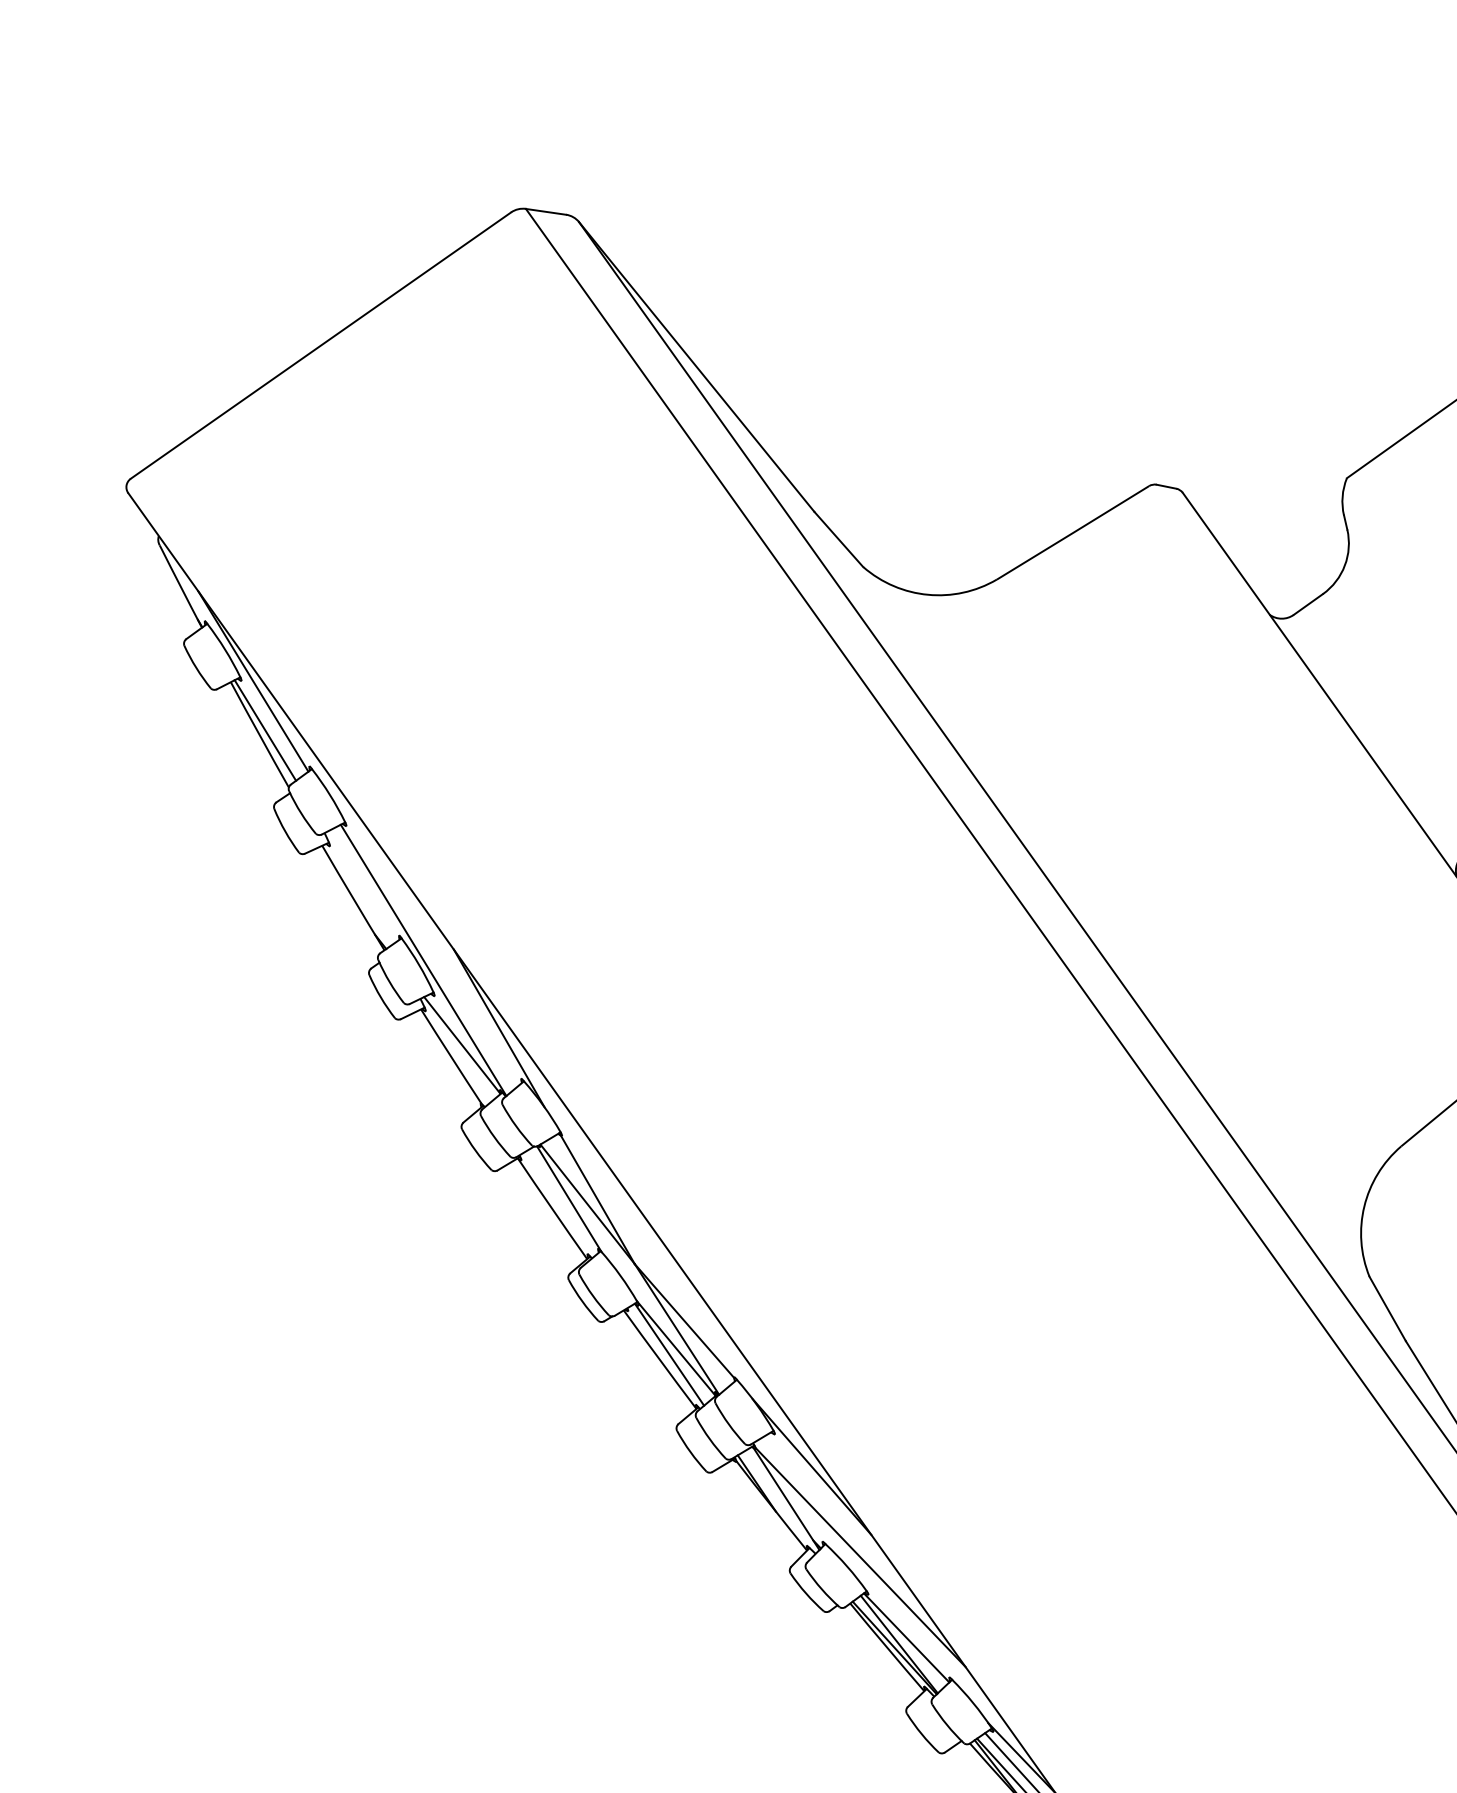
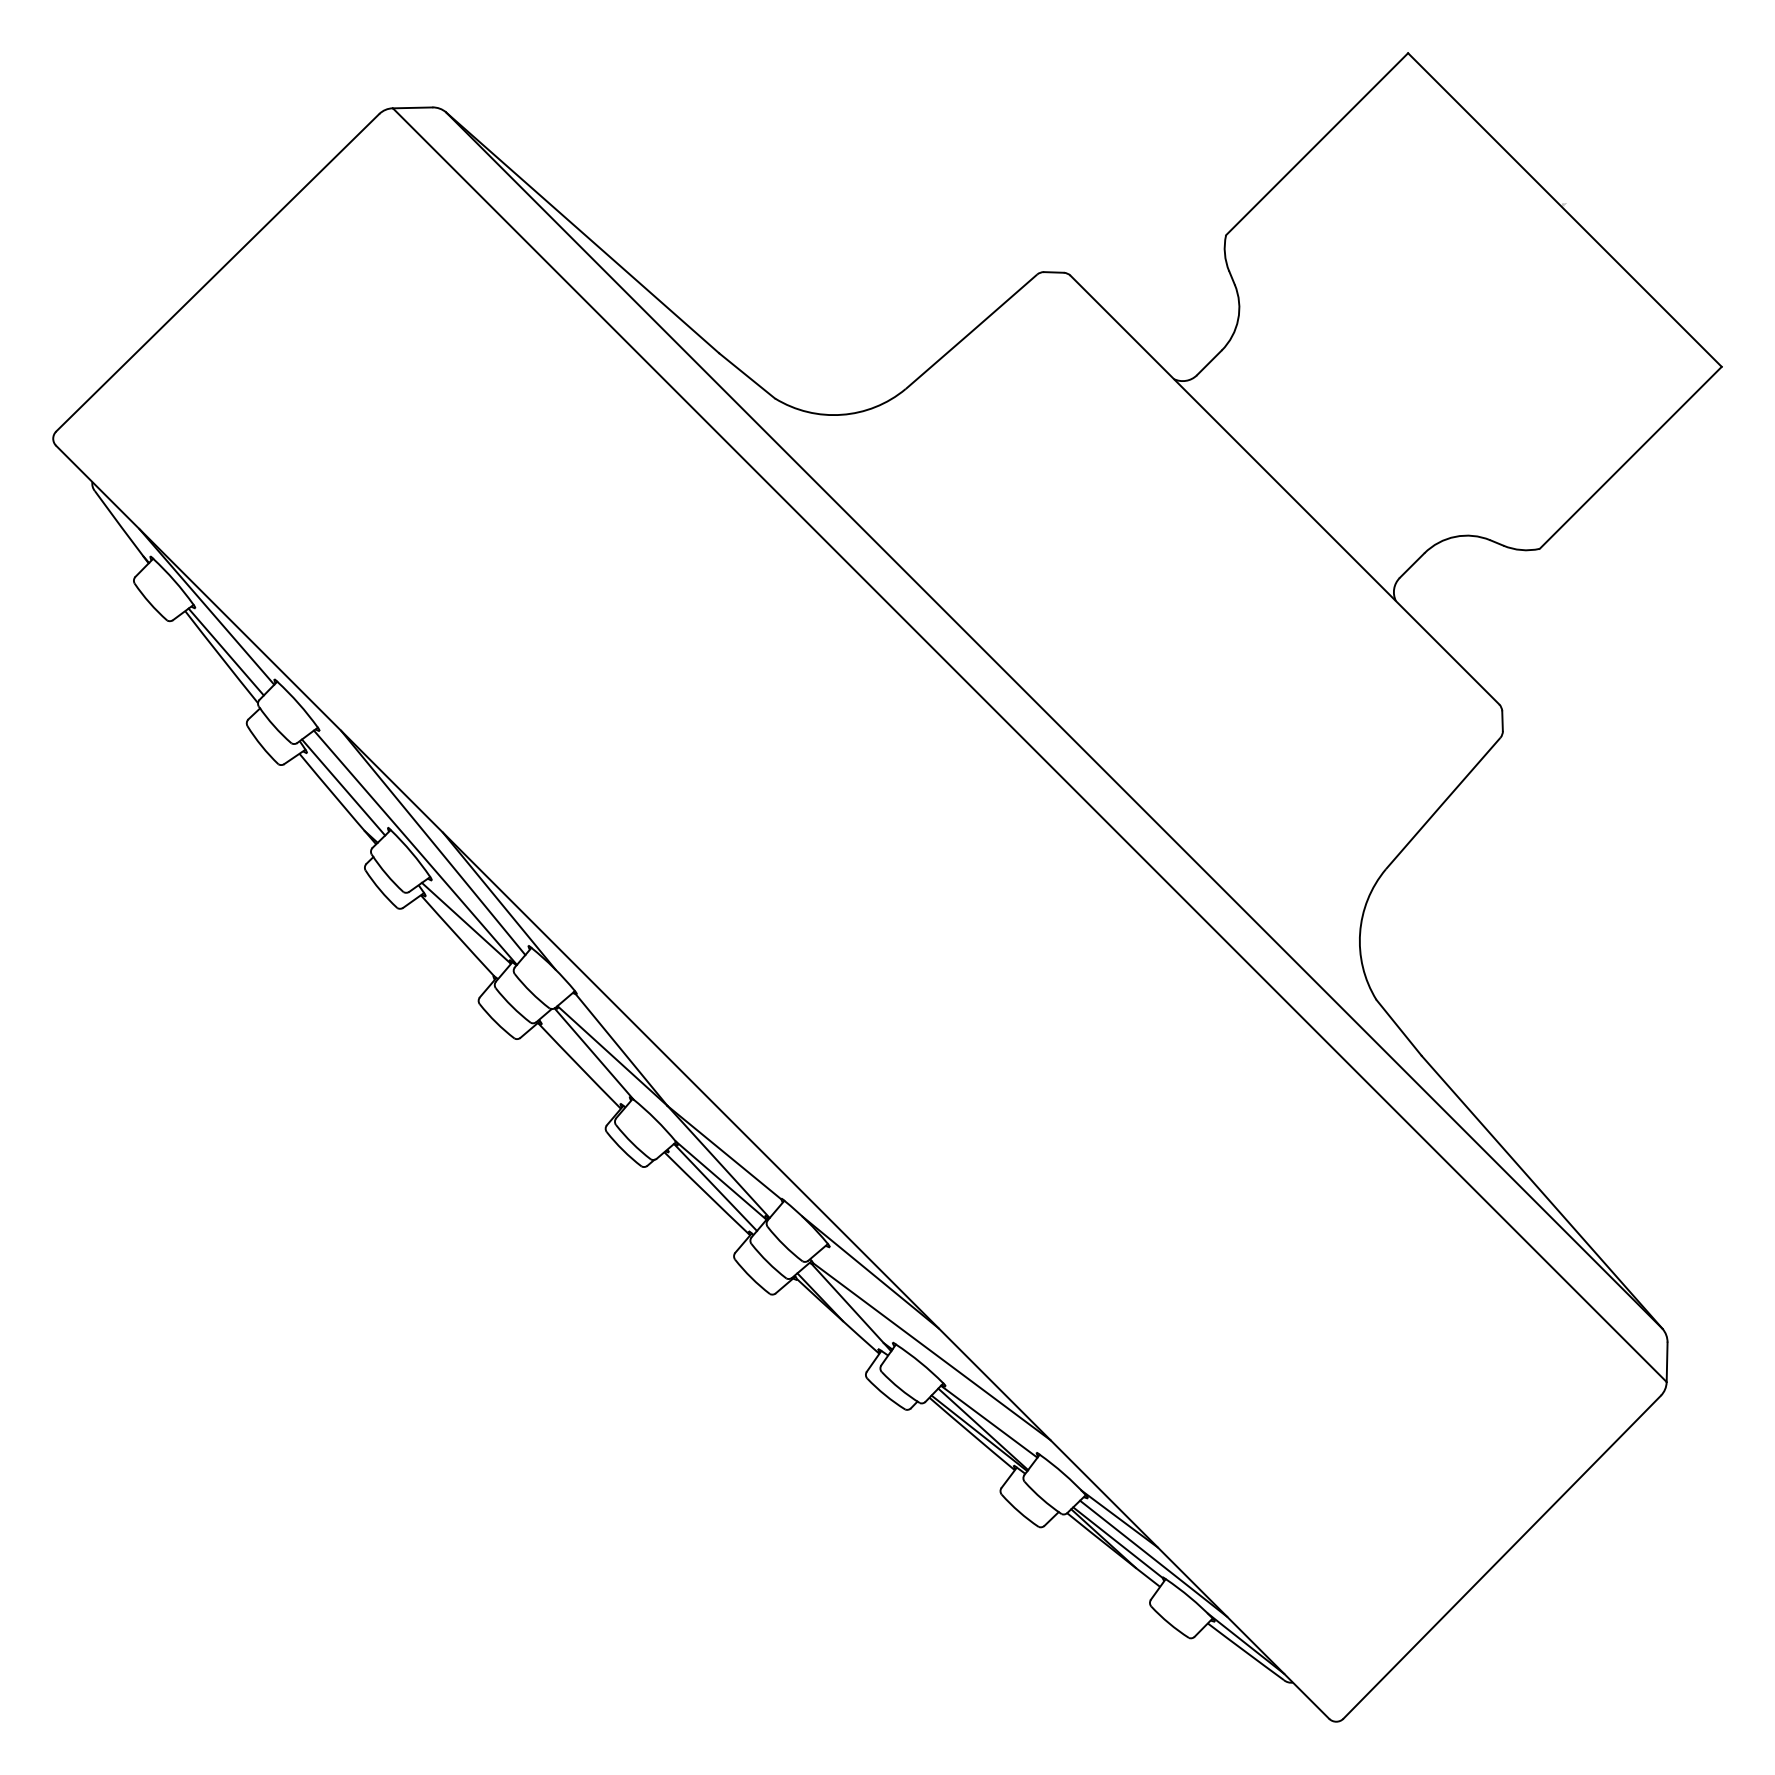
line: (361, 887) -> (343, 787), added
line: (442, 958) -> (433, 842), added

